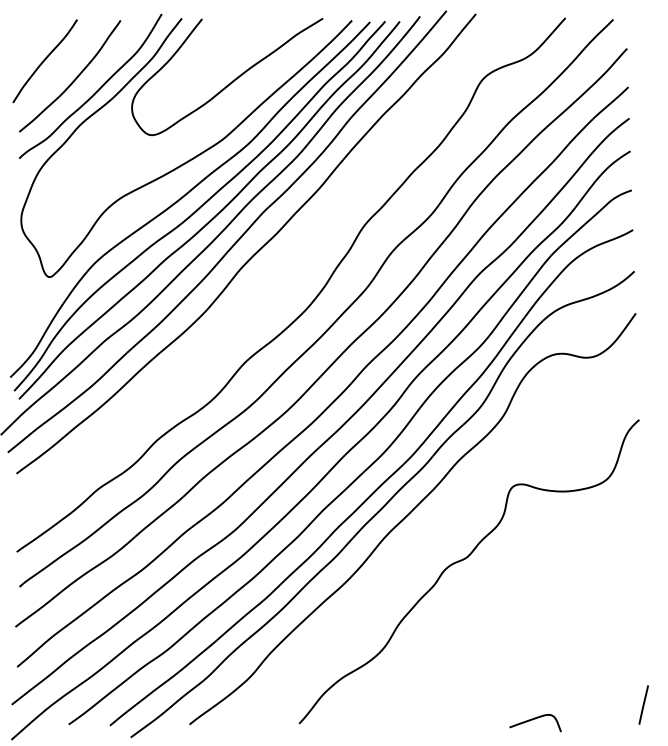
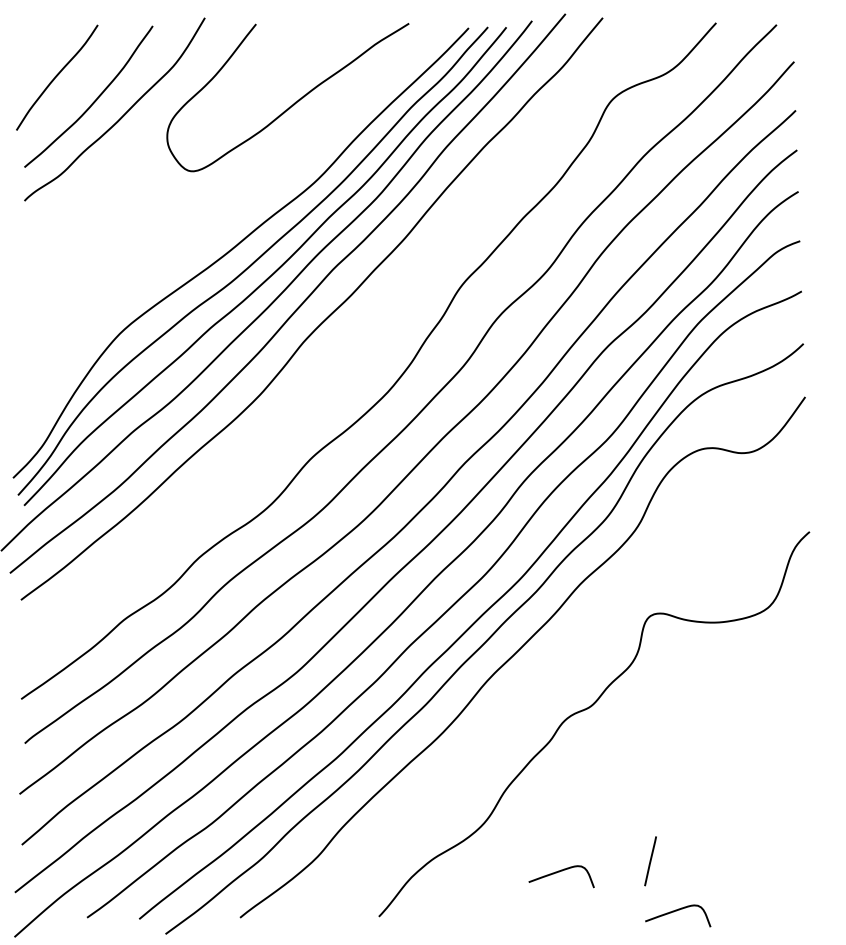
curve: (192, 157) -> (243, 199), removed
curve: (443, 688) -> (561, 872), added
line: (643, 704) -> (650, 860), moved

